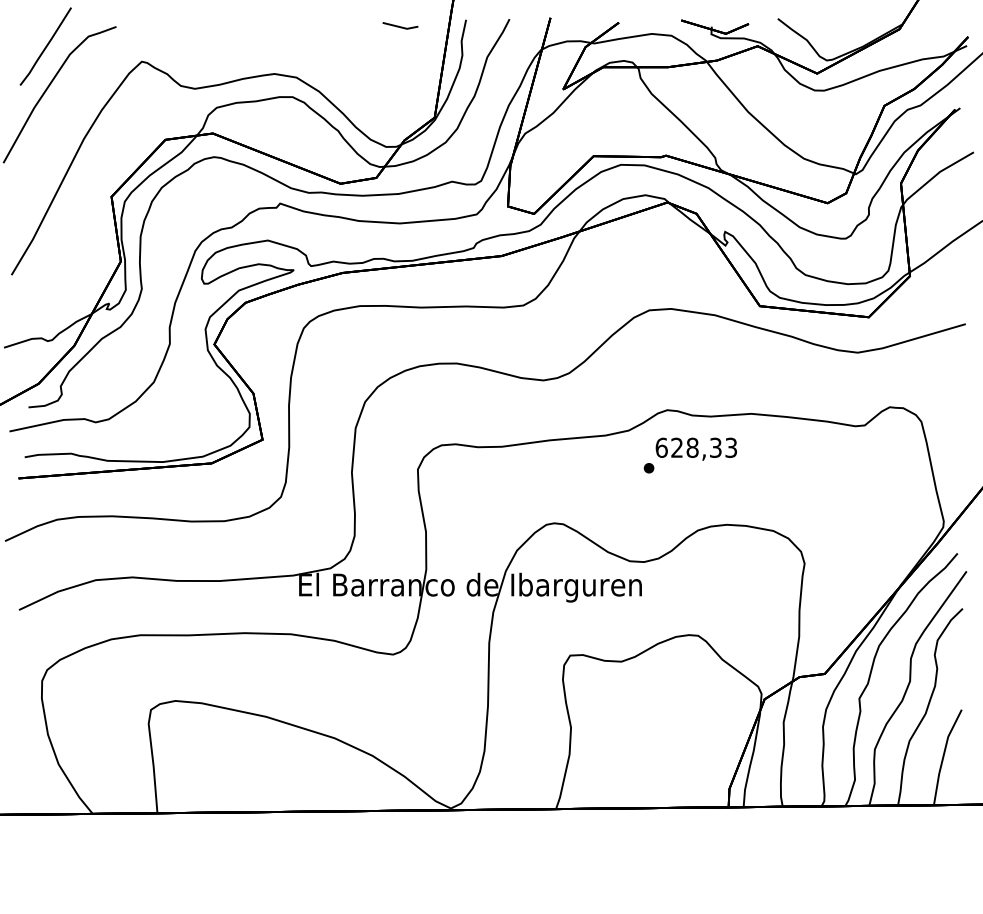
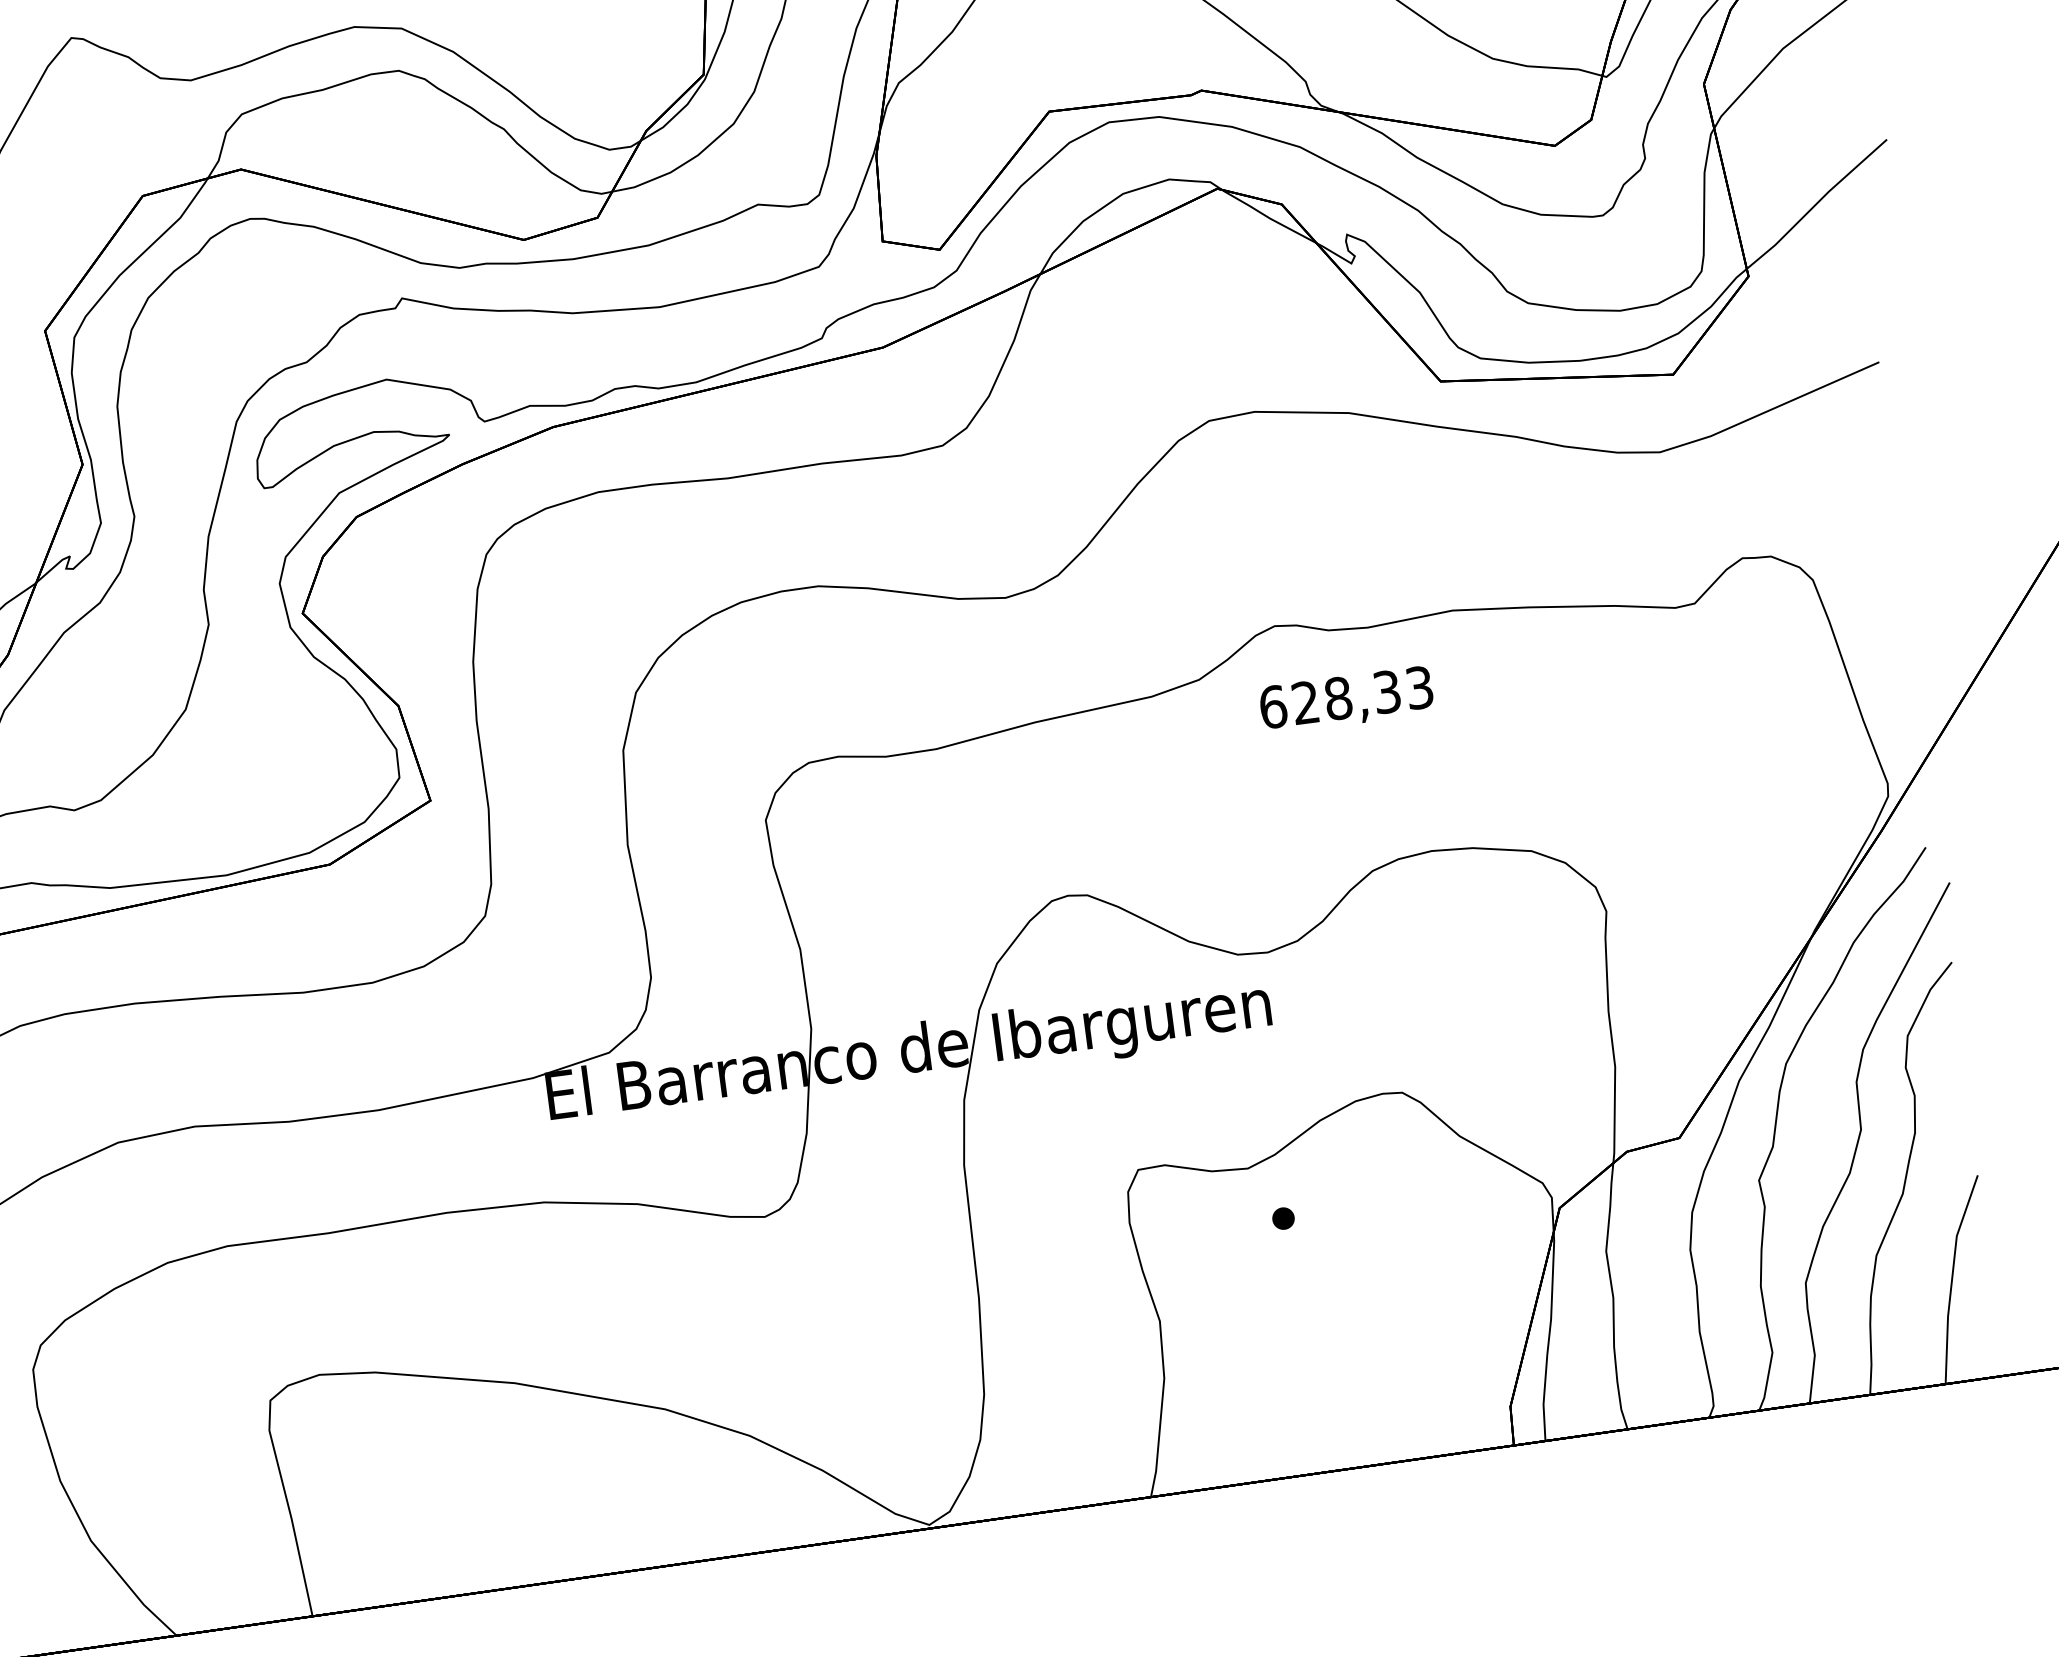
part: (648, 468) -> (1282, 1219), moved

